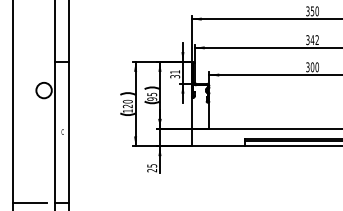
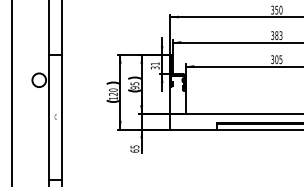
text: (314, 40) -> (278, 35), 342 -> 383
text: (316, 67) -> (280, 59), 300 -> 305
text: (152, 170) -> (135, 151), 25 -> 65
line: (29, 202) -> (26, 179), removed

